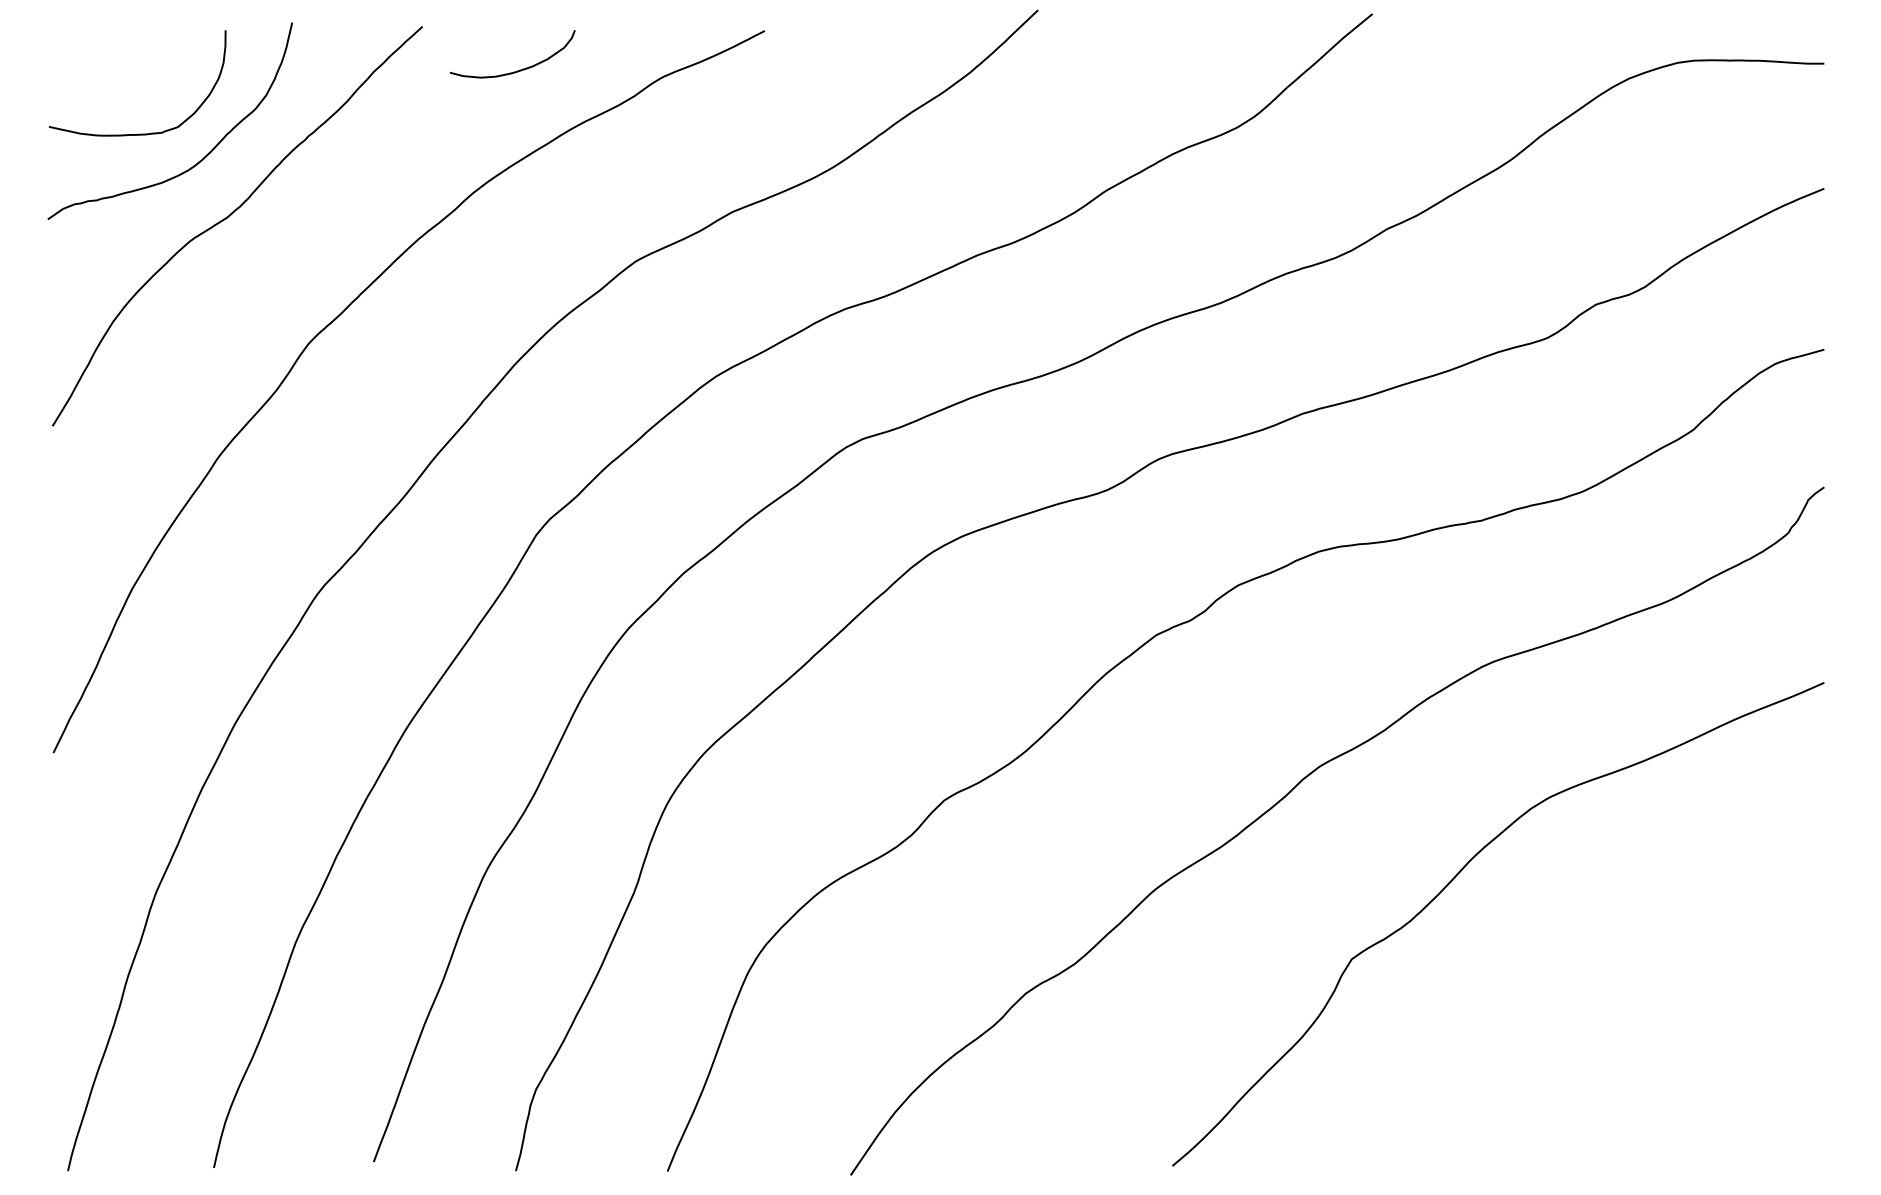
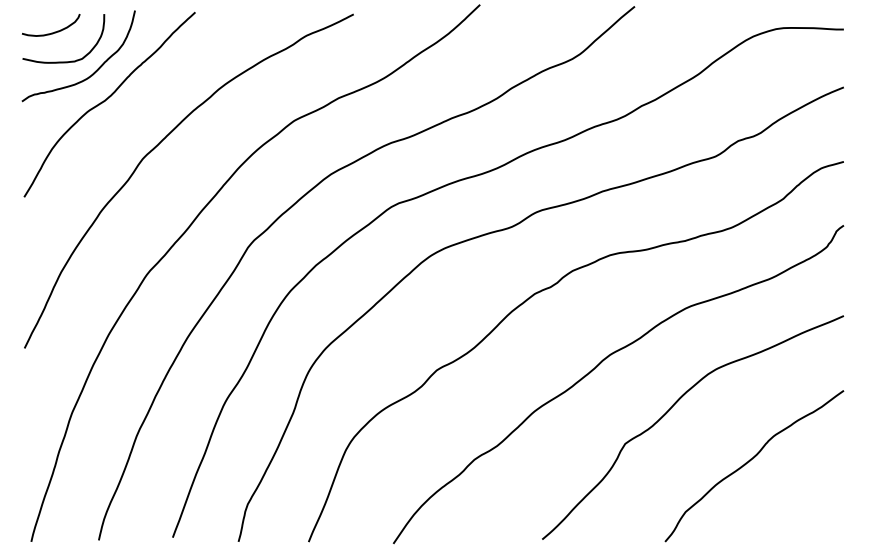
curve: (520, 67) -> (54, 31), moved
curve: (1622, 997) -> (750, 461), added

